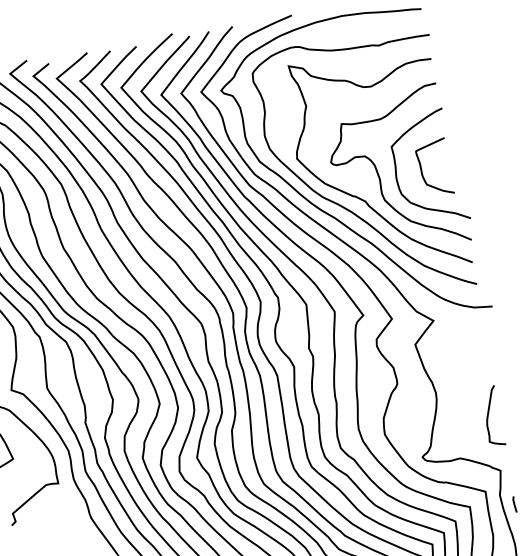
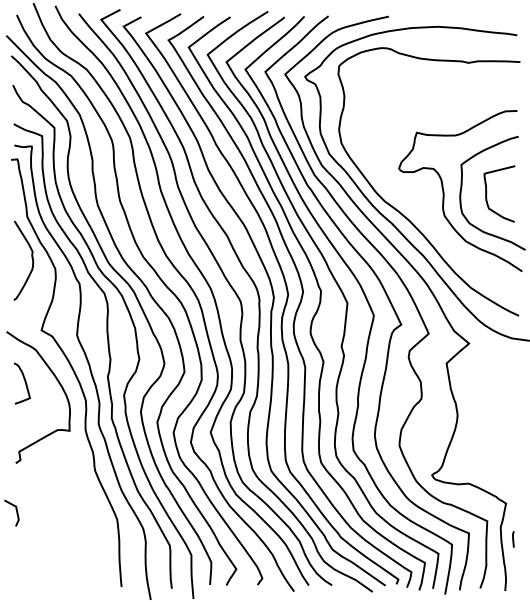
curve: (357, 196) -> (418, 206), removed
curve: (489, 414) -> (505, 446), removed

